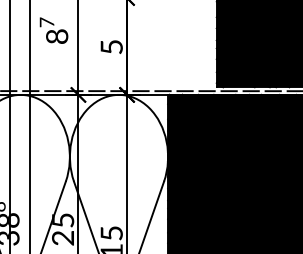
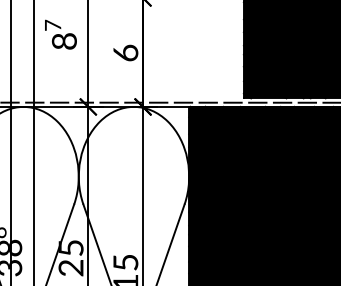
text: (111, 46) -> (125, 52), 5 -> 6

